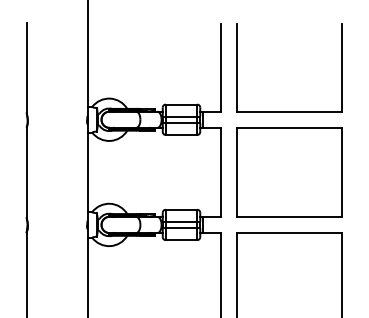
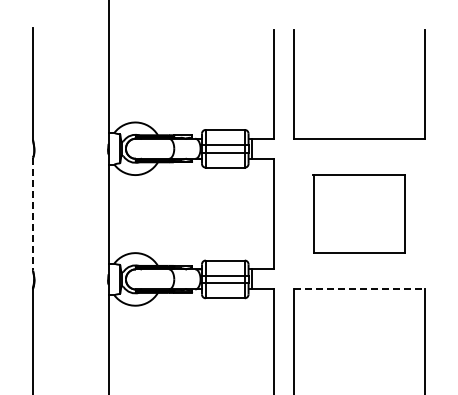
part: (289, 171) -> (359, 213), size x0.7
line: (27, 172) -> (33, 214), solid -> dashed
line: (289, 233) -> (359, 289), solid -> dashed

